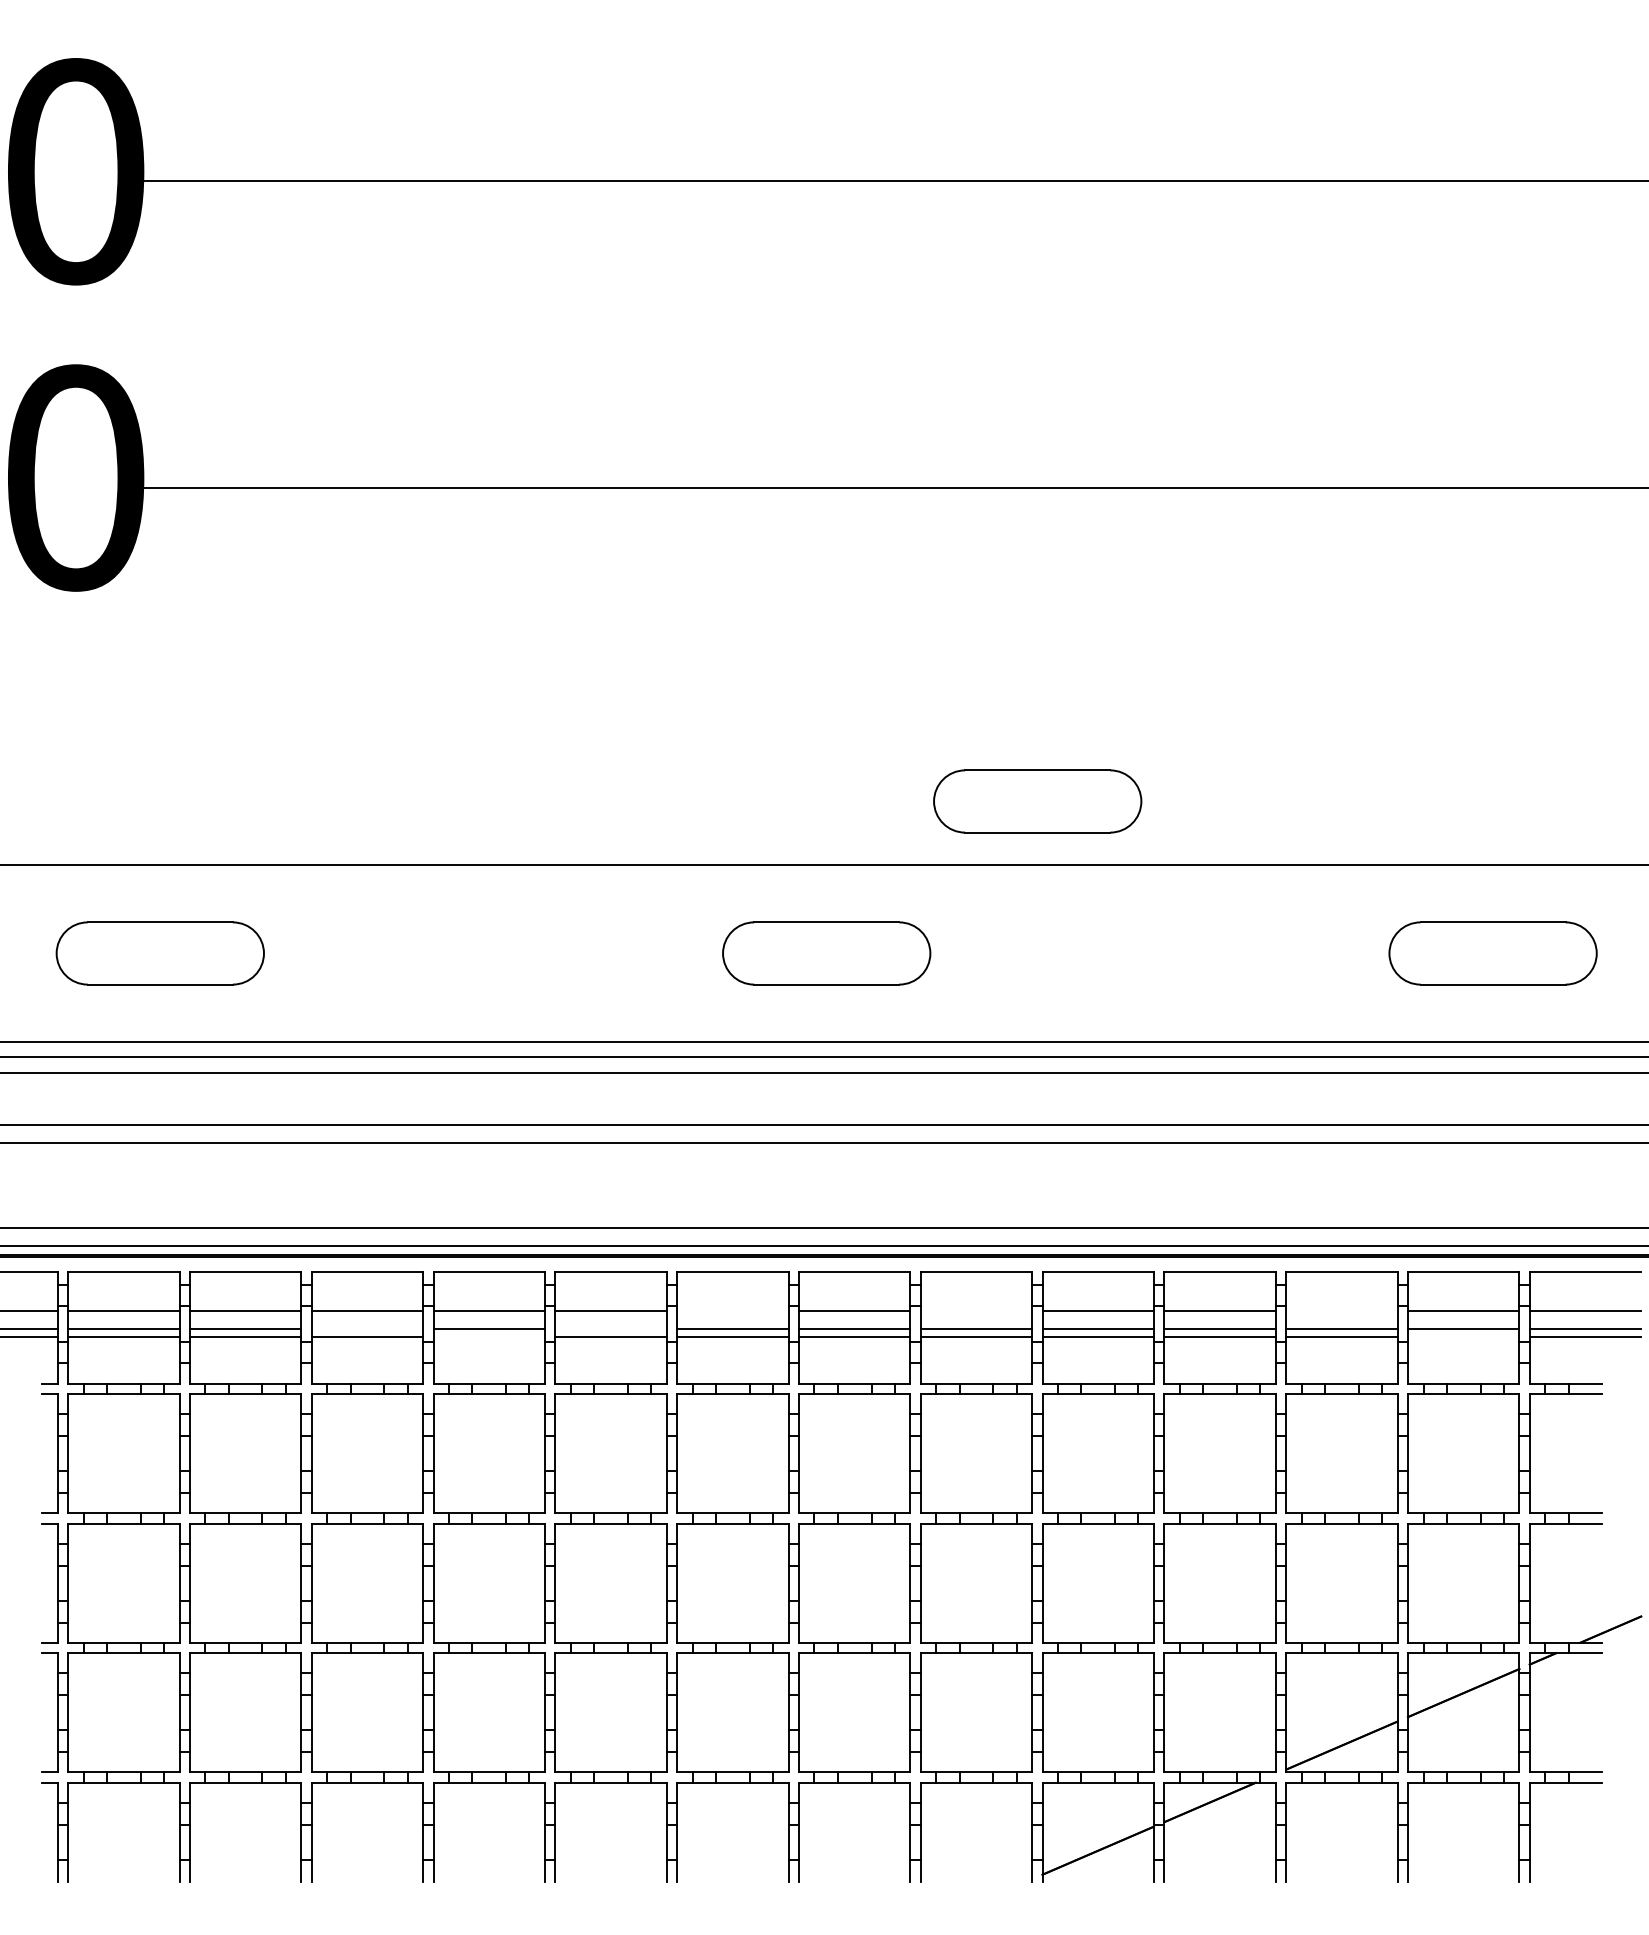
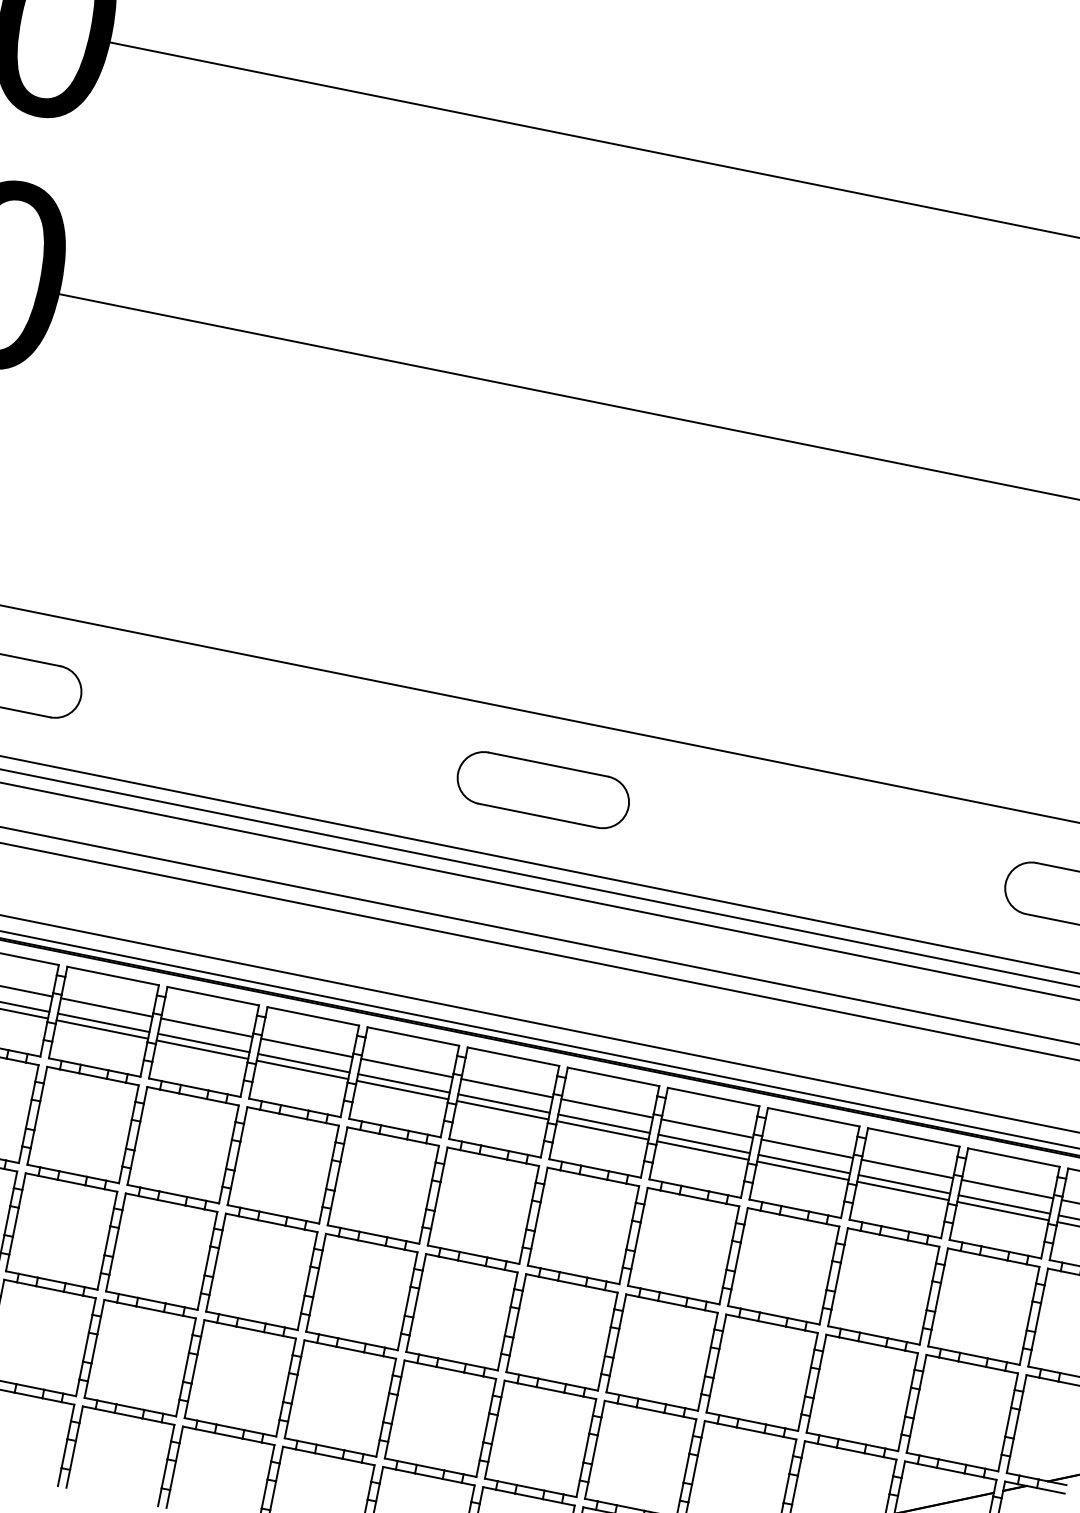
part: (1037, 801) -> (741, 700), removed
line: (732, 1310) -> (406, 1067), added
line: (976, 1310) -> (607, 1108), added
line: (1341, 1310) -> (907, 1168), added
line: (367, 1329) -> (103, 1023), added
line: (610, 1329) -> (303, 1063), added
line: (488, 1337) -> (201, 1049), added
line: (1463, 1337) -> (1002, 1211), added

